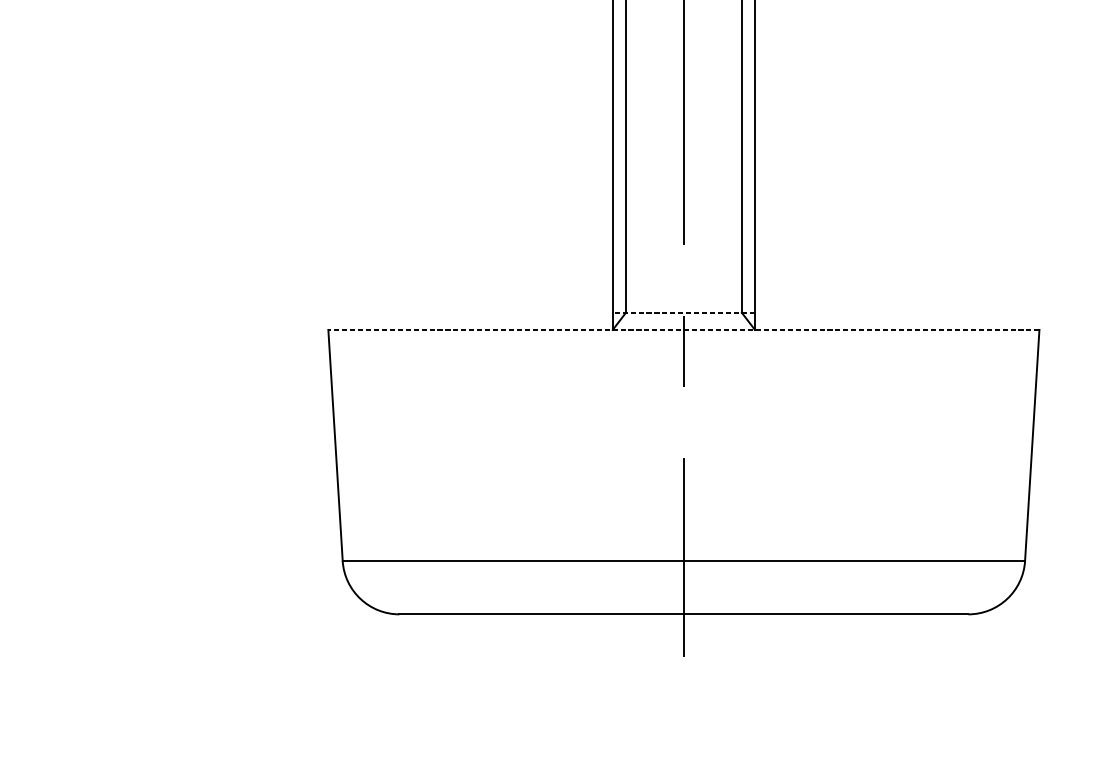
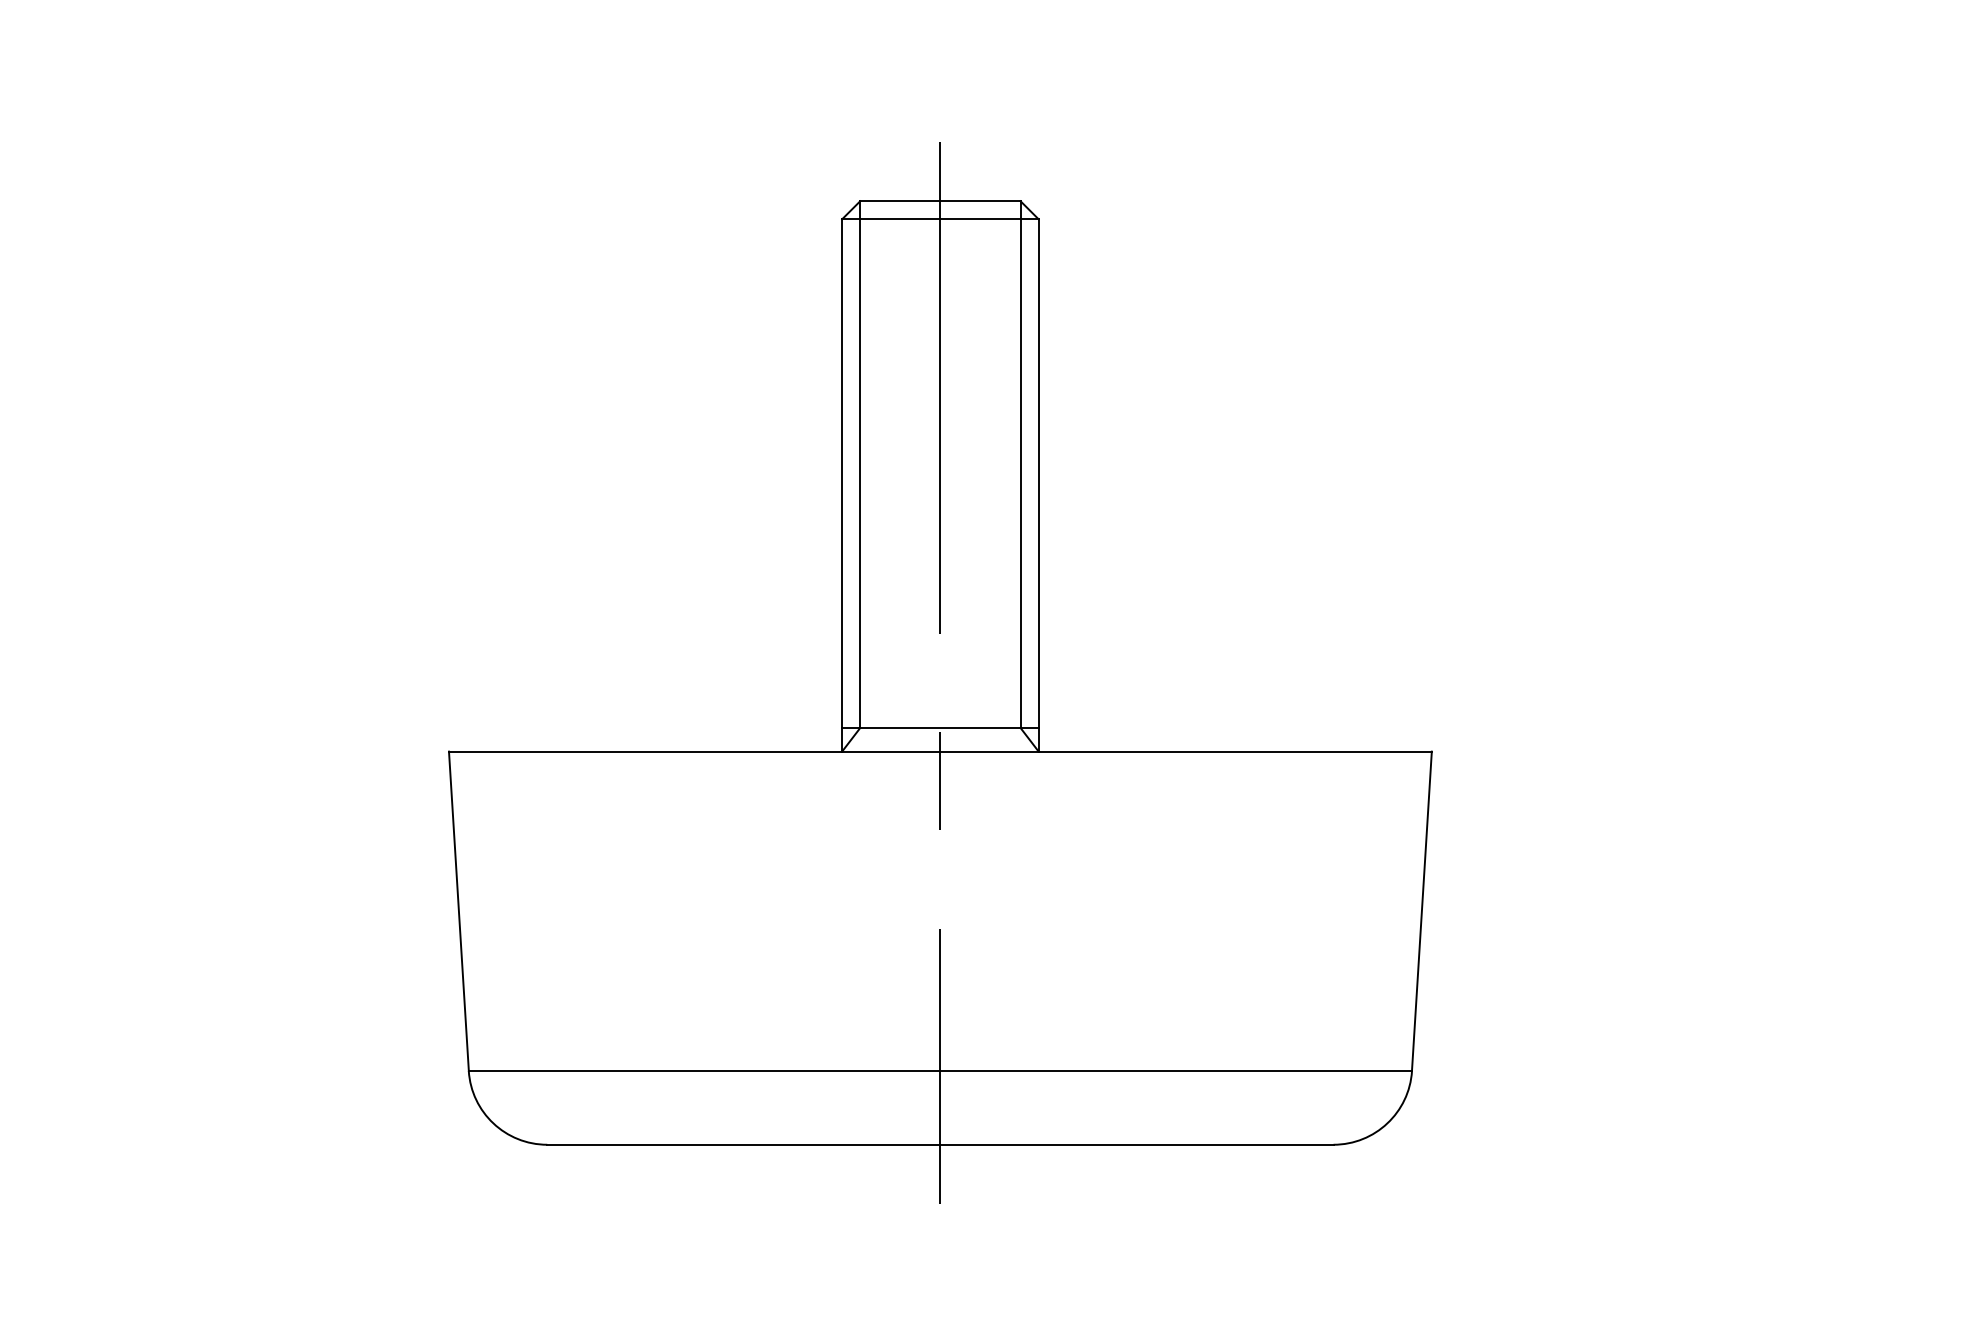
line: (683, 313) -> (939, 728), dashed -> solid
line: (683, 329) -> (939, 751), dashed -> solid

